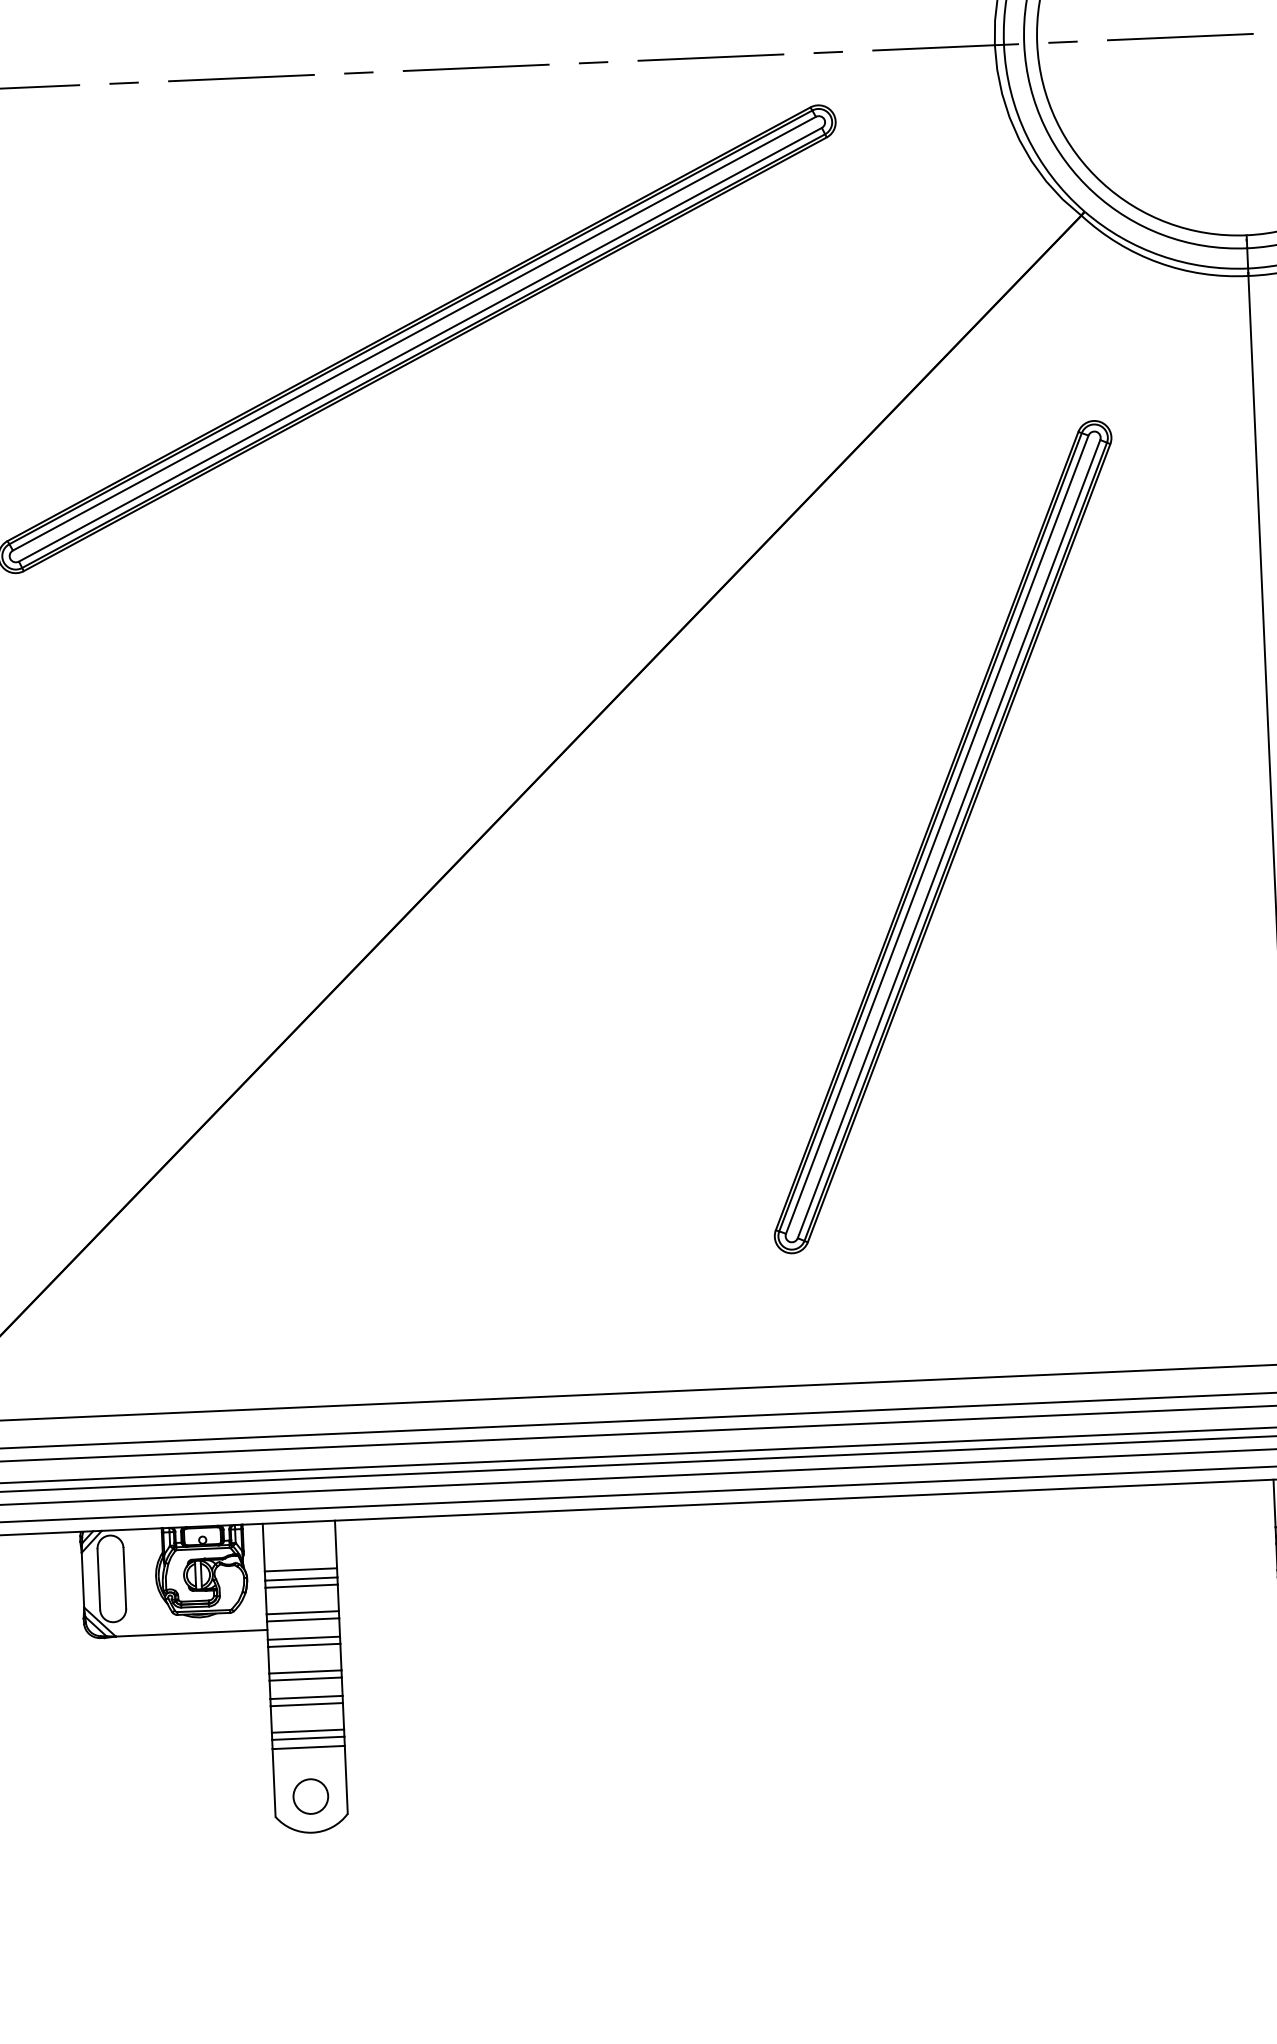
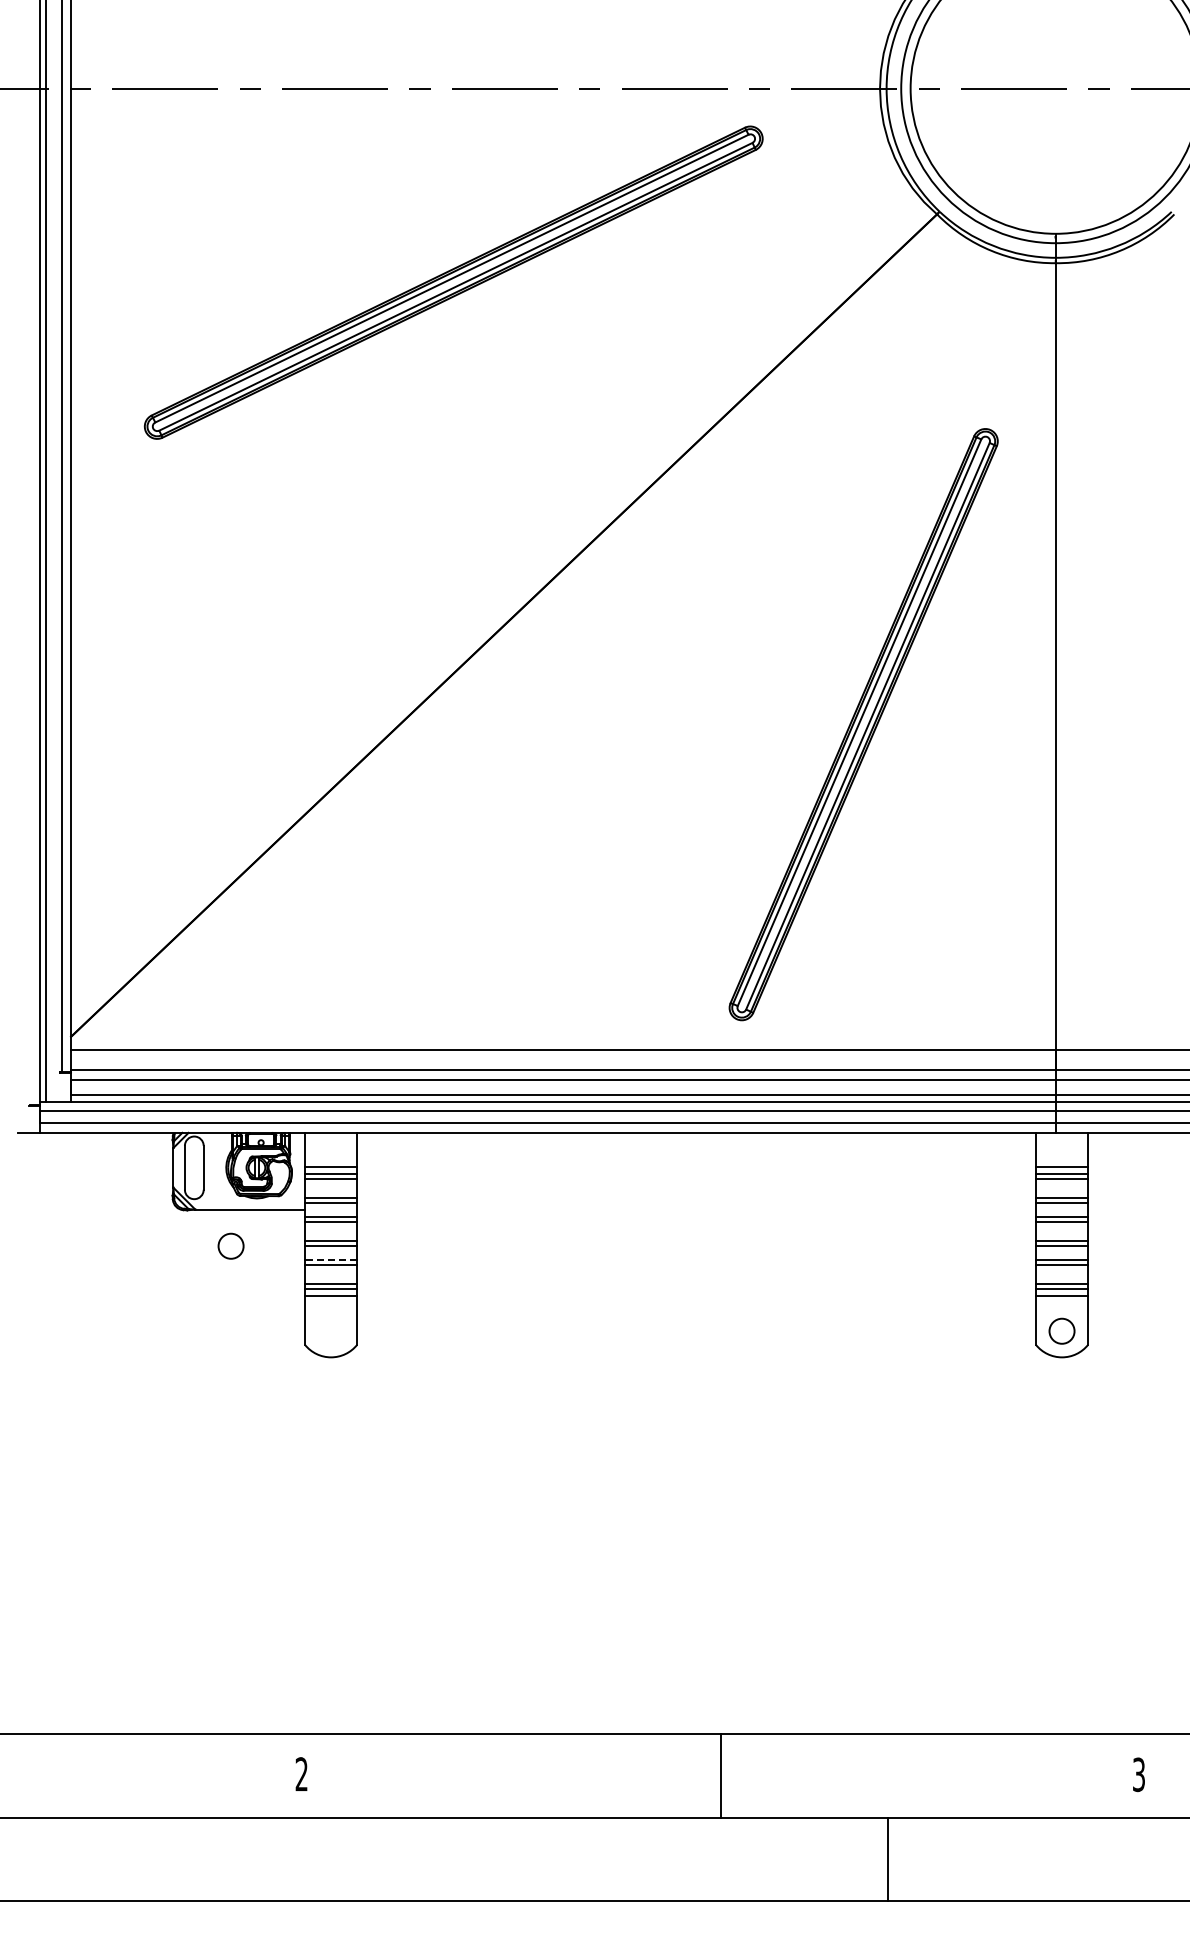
part: (942, 836) -> (863, 724), moved
line: (305, 1697) -> (330, 1259), solid -> dashed
circle: (309, 1795) -> (230, 1245), moved

